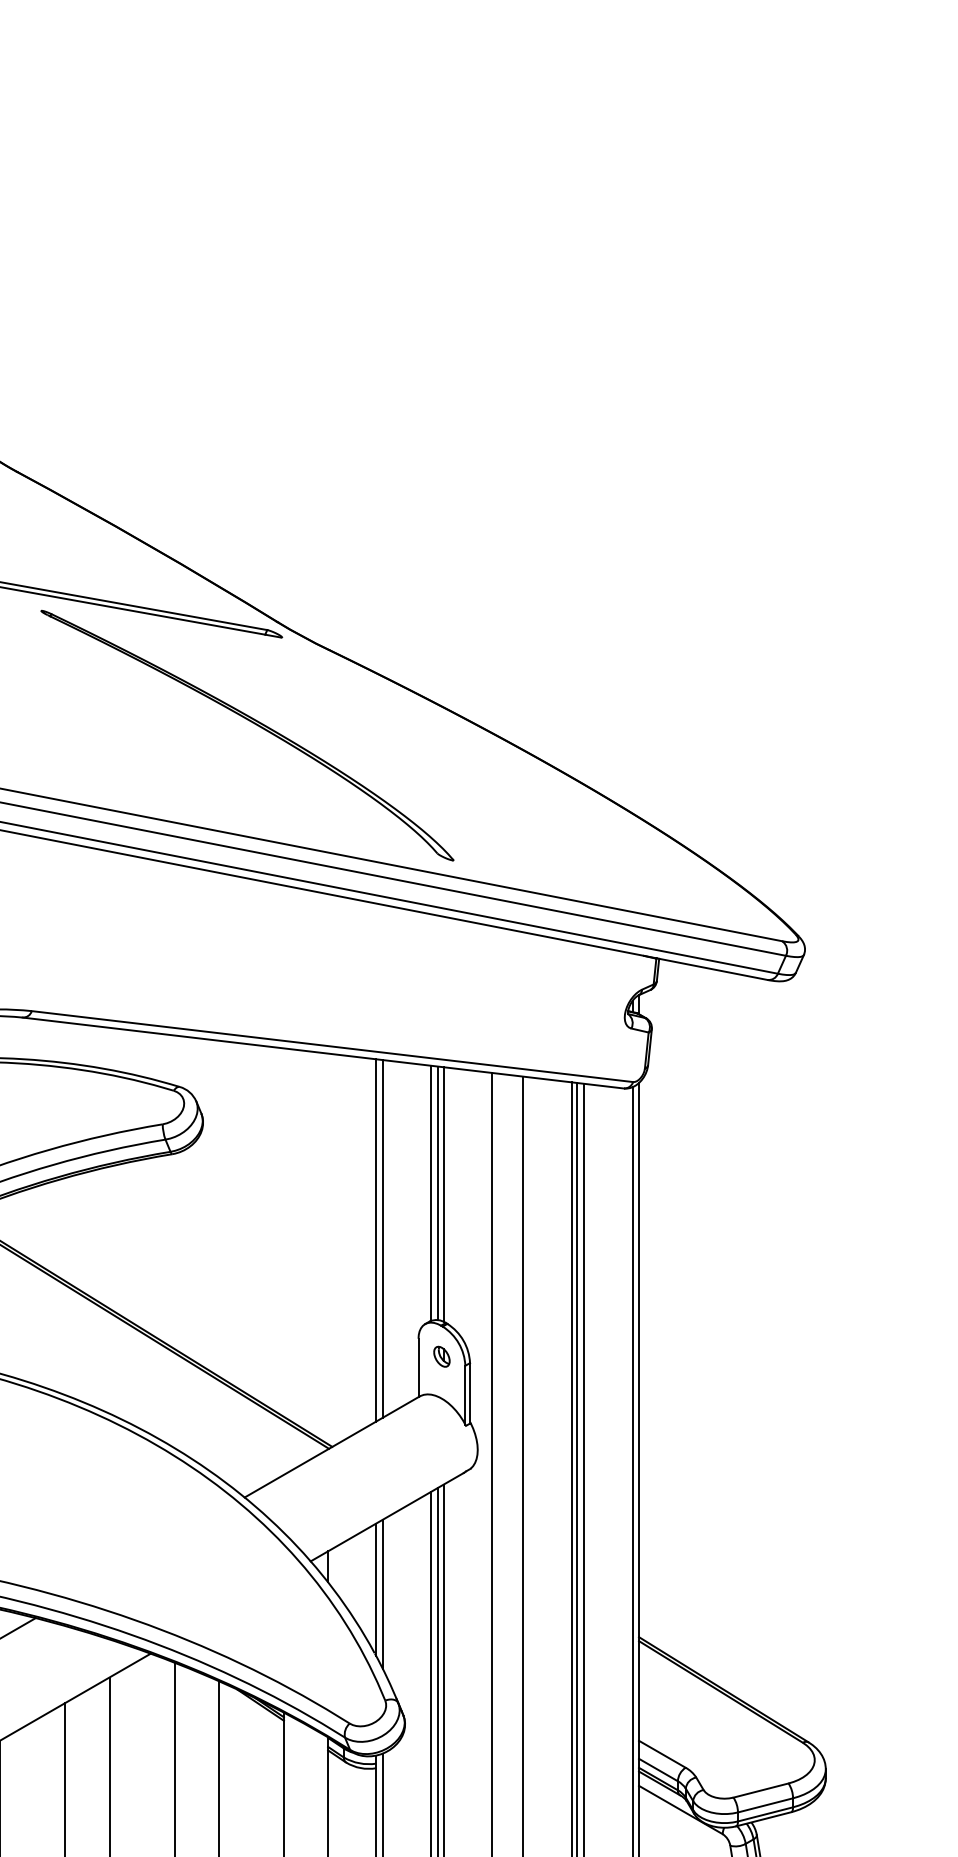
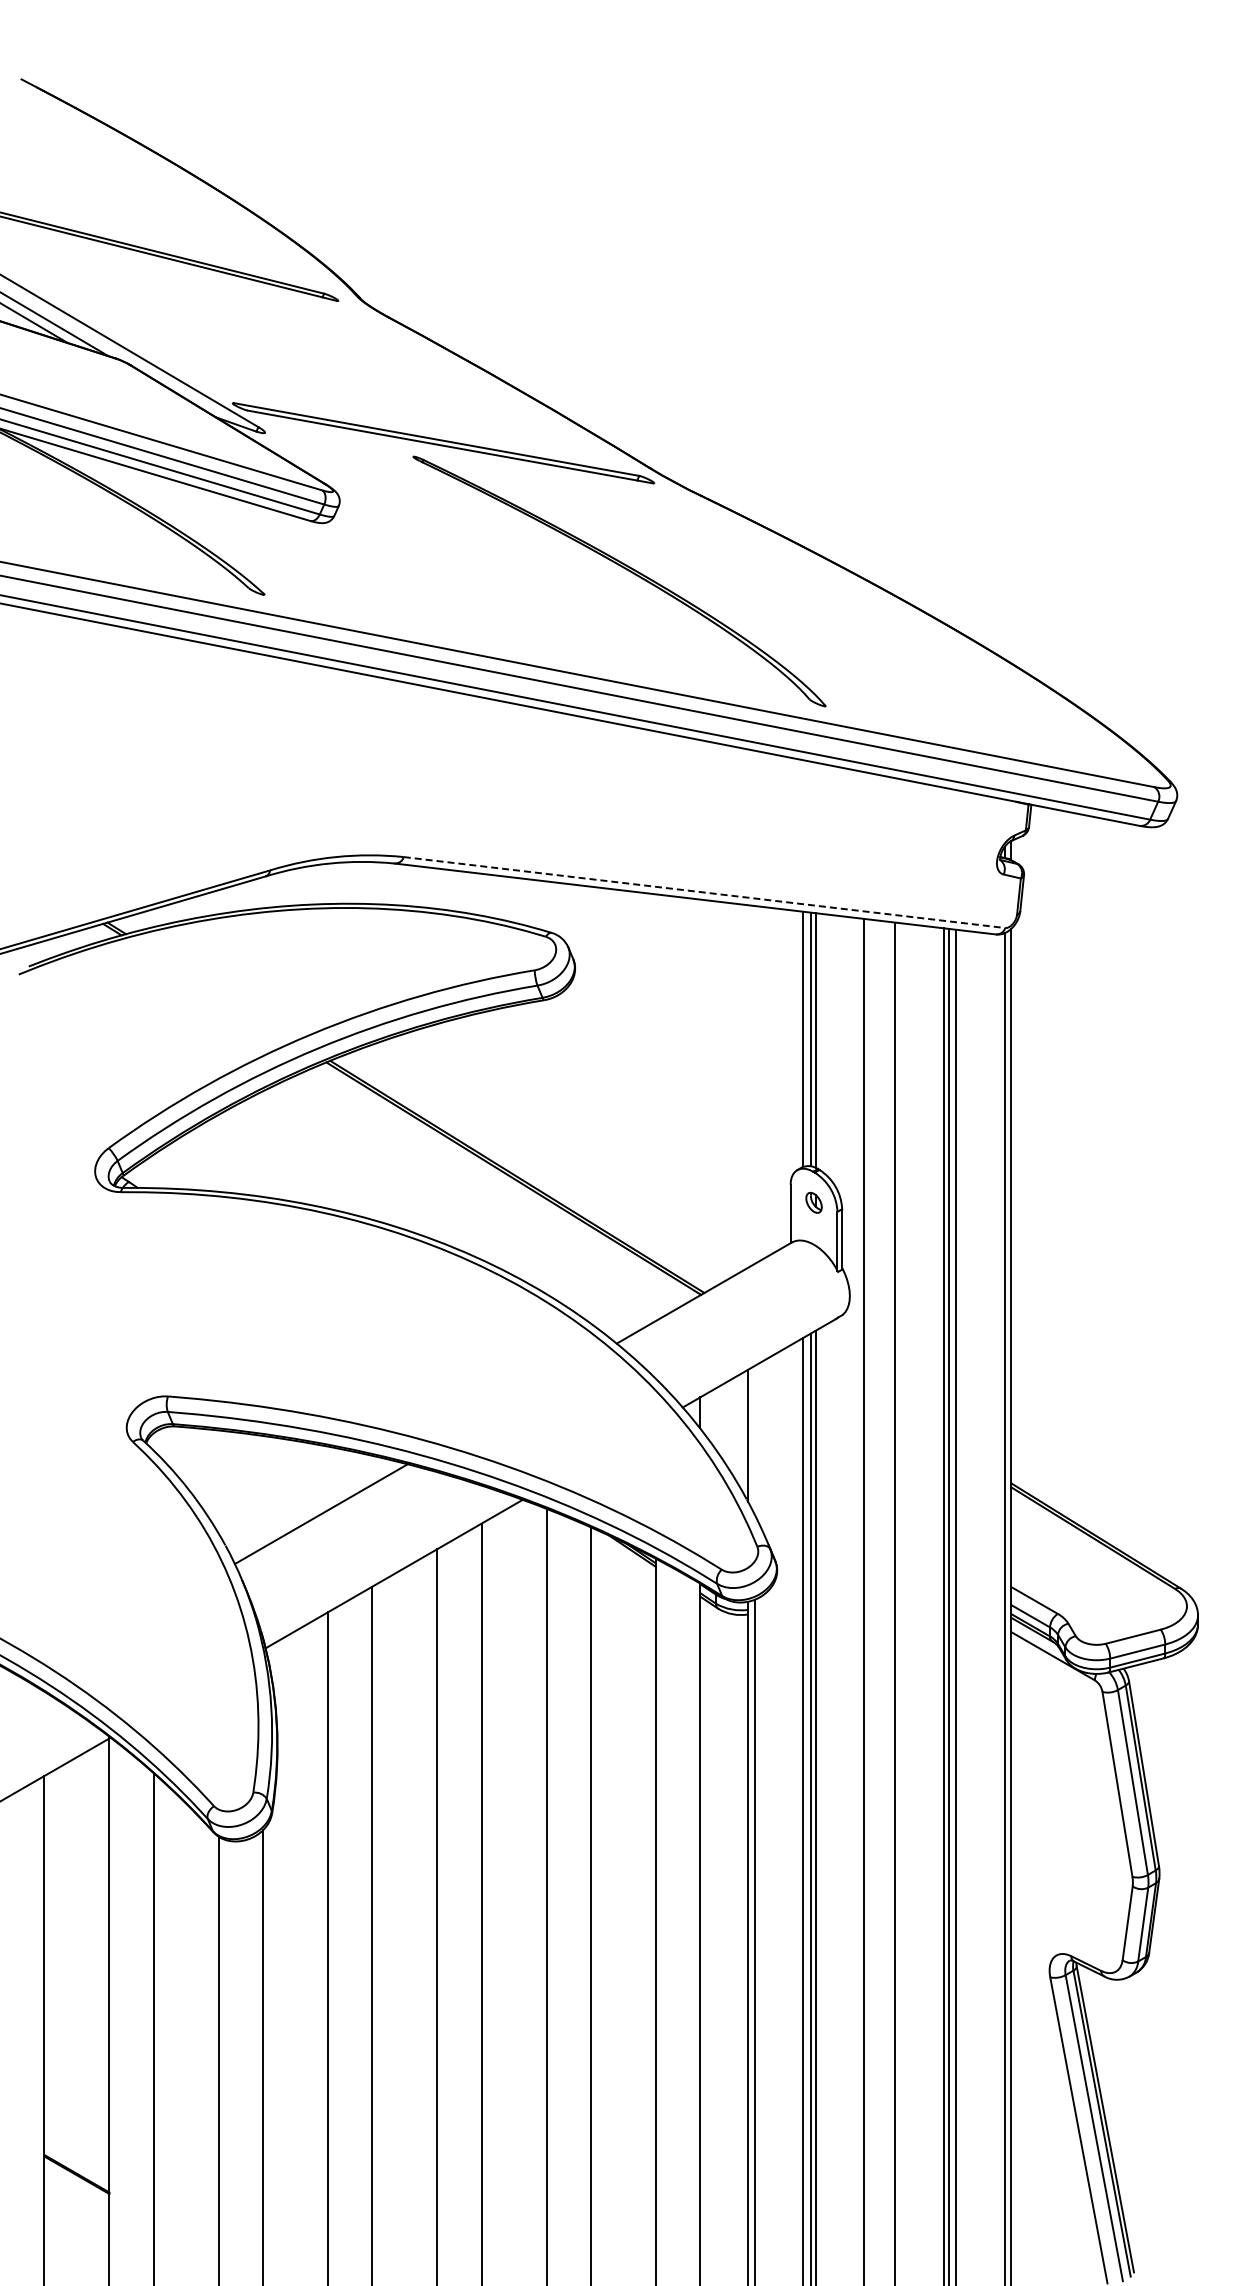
line: (332, 1046) -> (704, 892), solid -> dashed
line: (382, 1238) -> (754, 1084), removed
line: (376, 1240) -> (748, 1086), removed
line: (382, 1593) -> (754, 1439), removed

